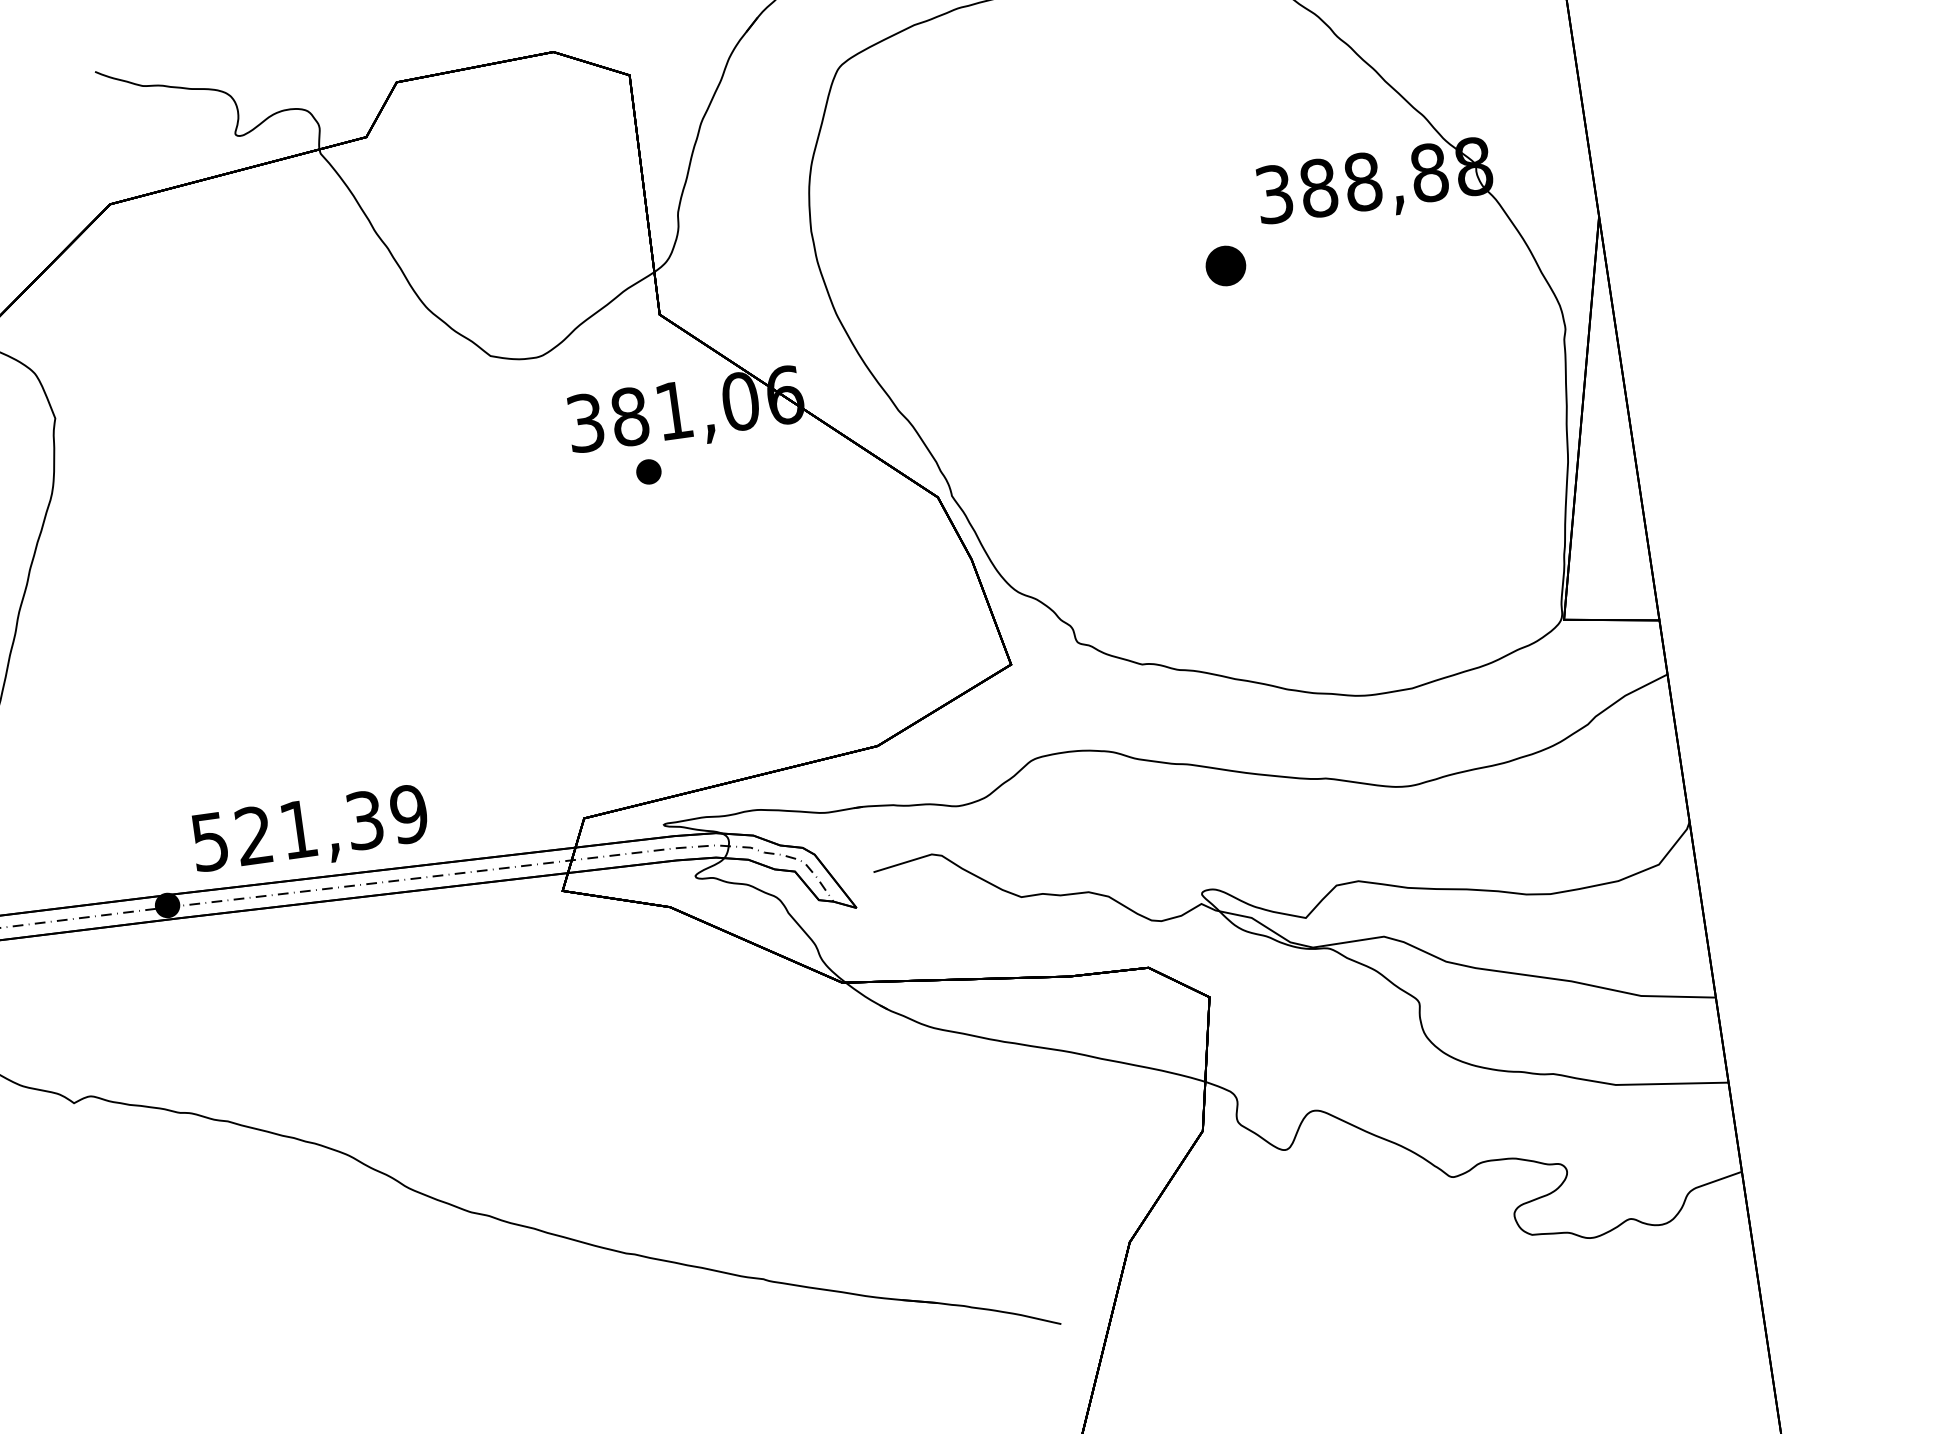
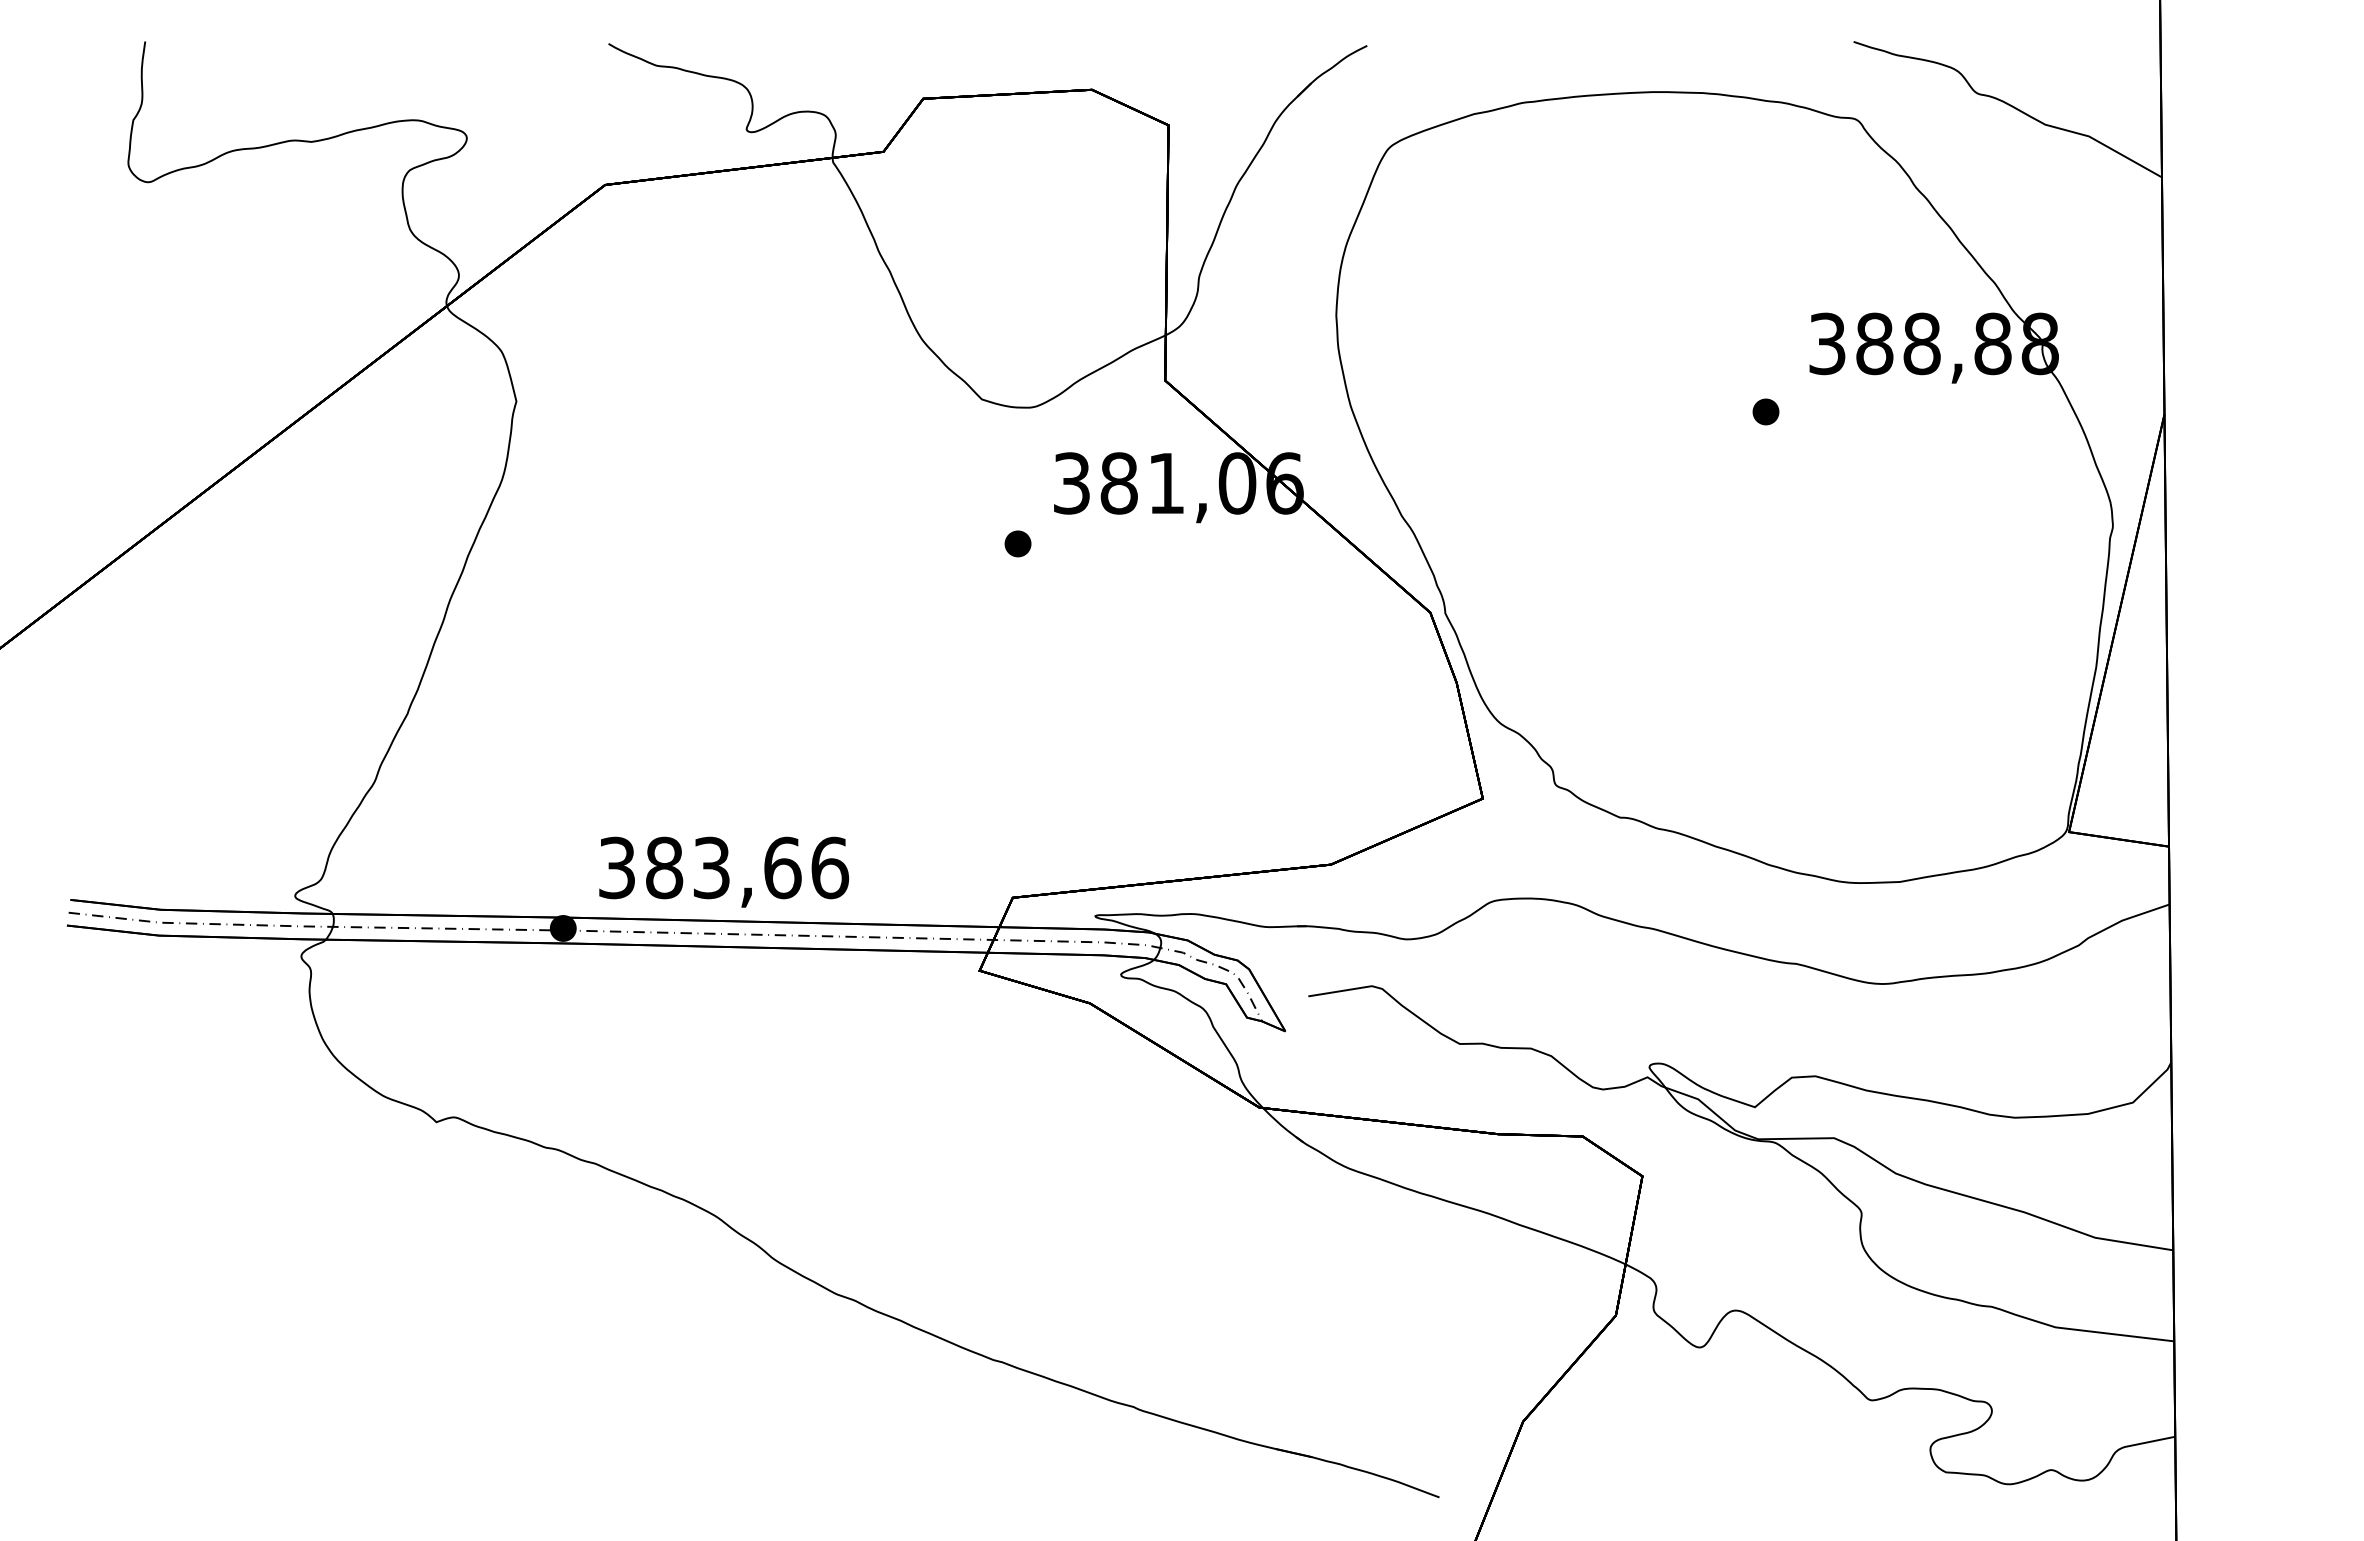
part: (1225, 265) -> (1765, 411), size x0.62
part: (648, 471) -> (1017, 543), moved
text: (310, 827) -> (724, 867), 521,39 -> 383,66

